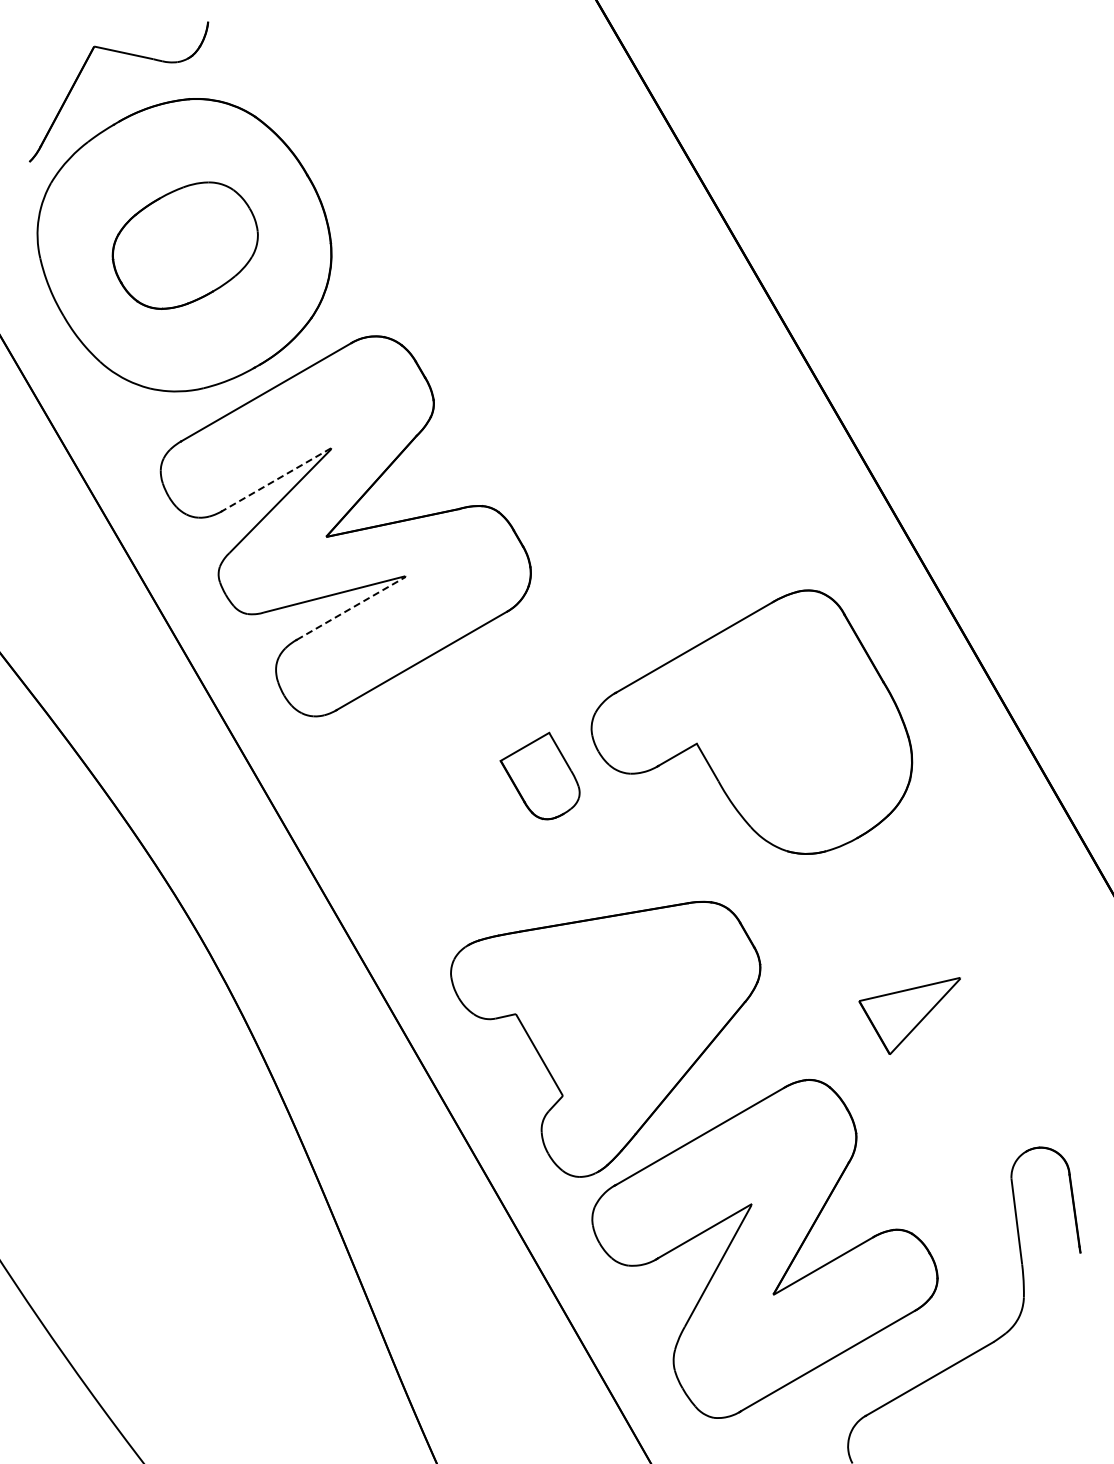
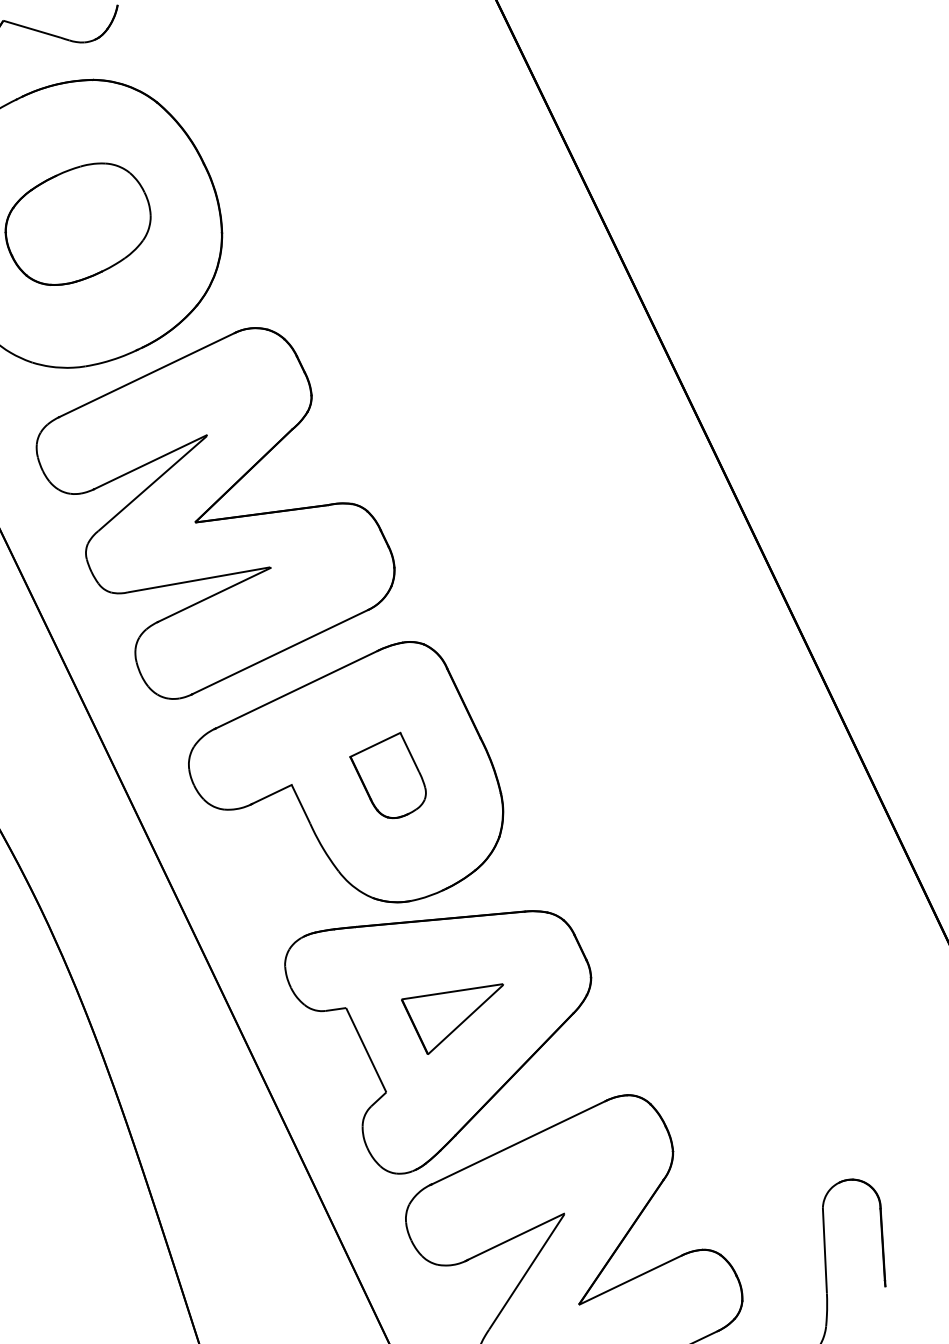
line: (276, 479) -> (150, 462), dashed -> solid
line: (351, 608) -> (214, 595), dashed -> solid
part: (751, 721) -> (347, 767), moved
part: (909, 1015) -> (450, 1017), moved

